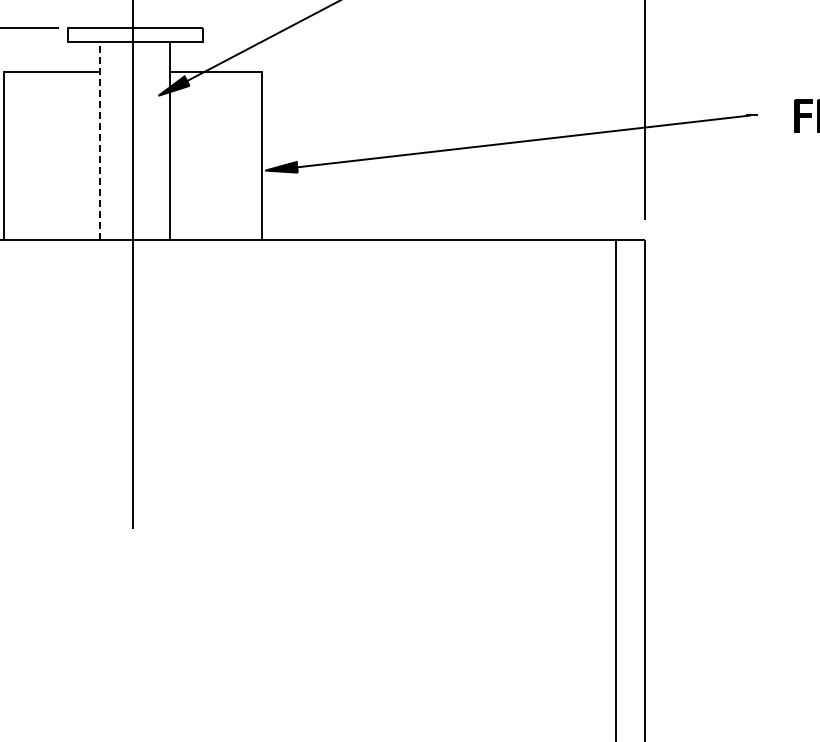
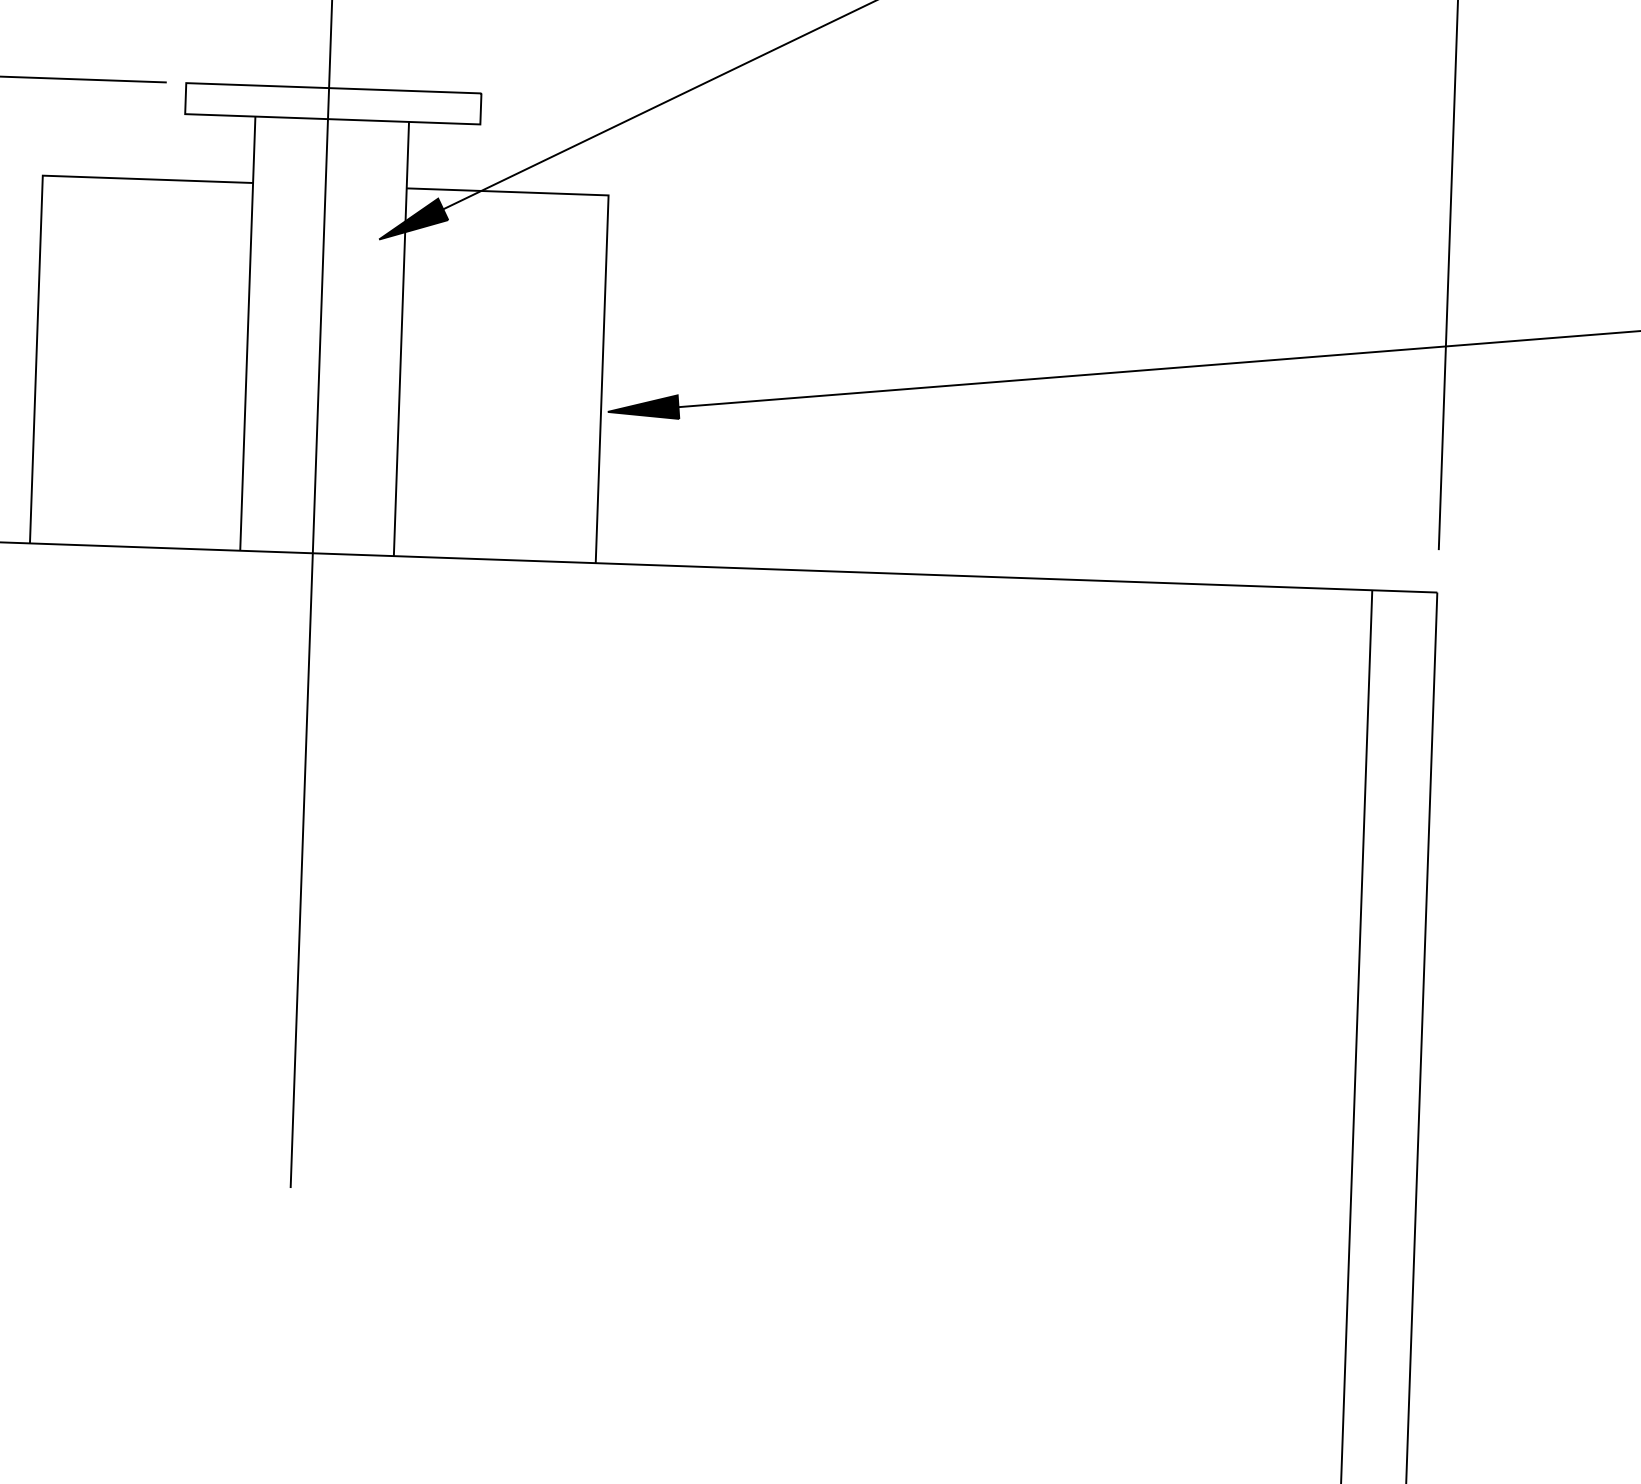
line: (100, 140) -> (248, 333), dashed -> solid

